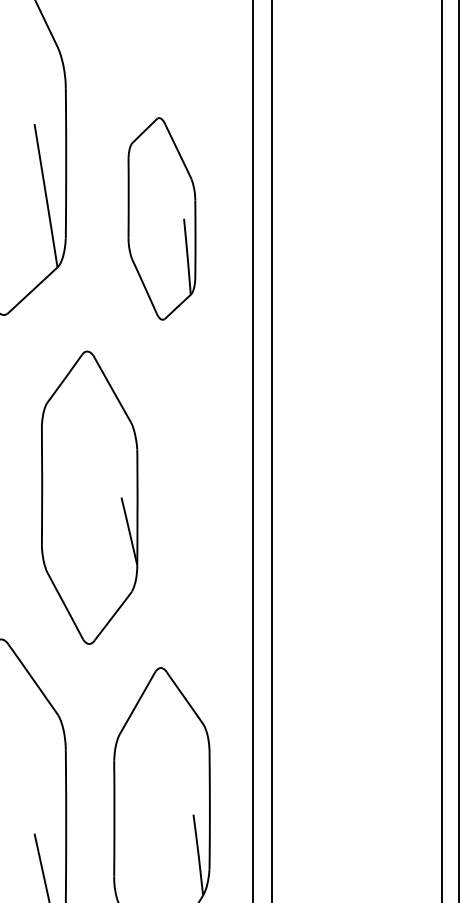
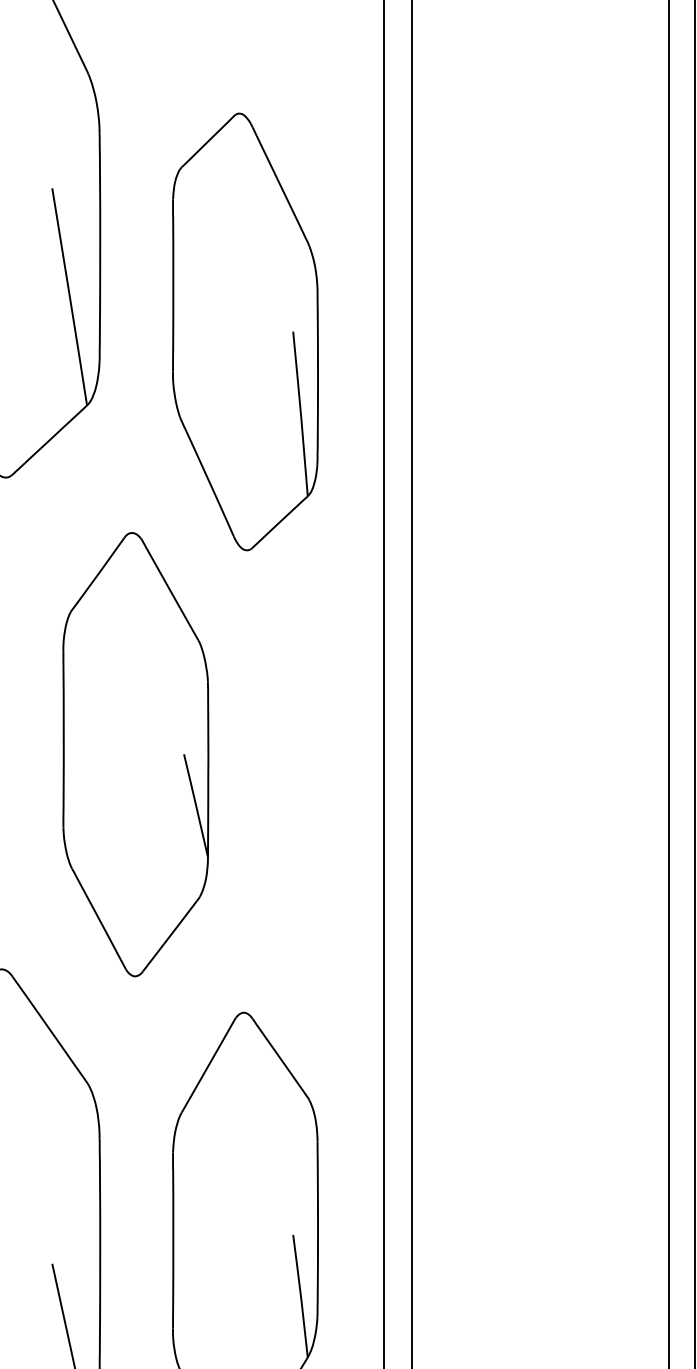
part: (161, 218) -> (244, 331), size x1.43

